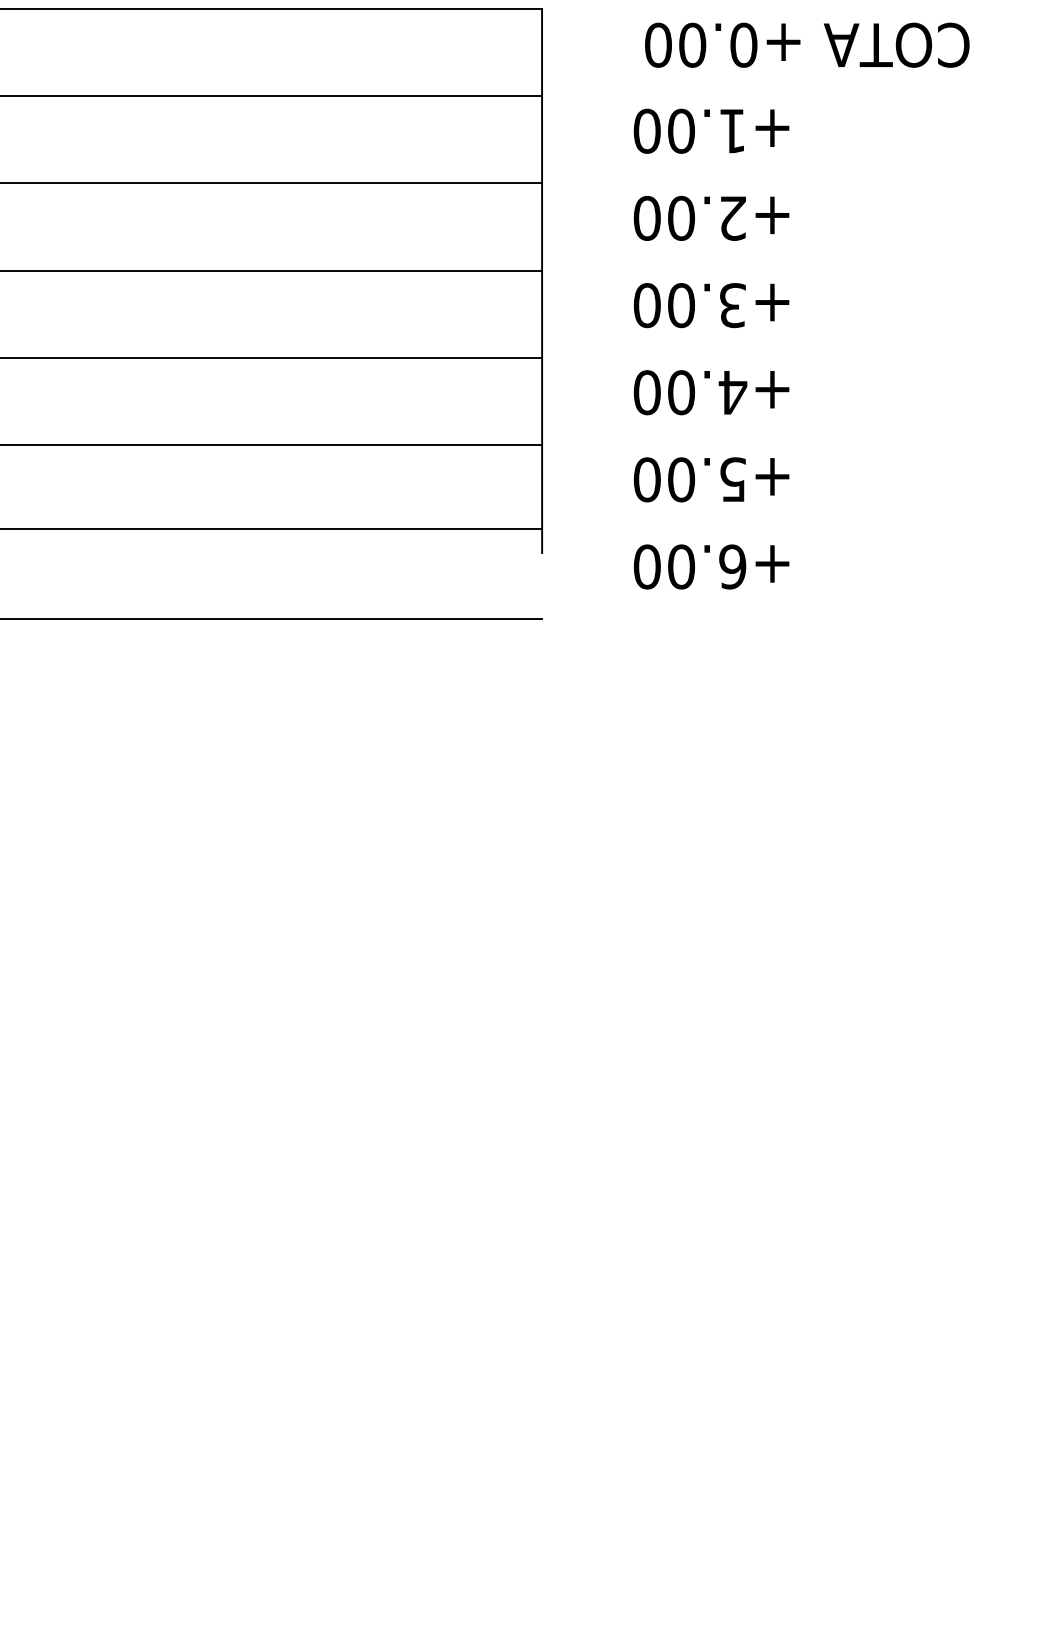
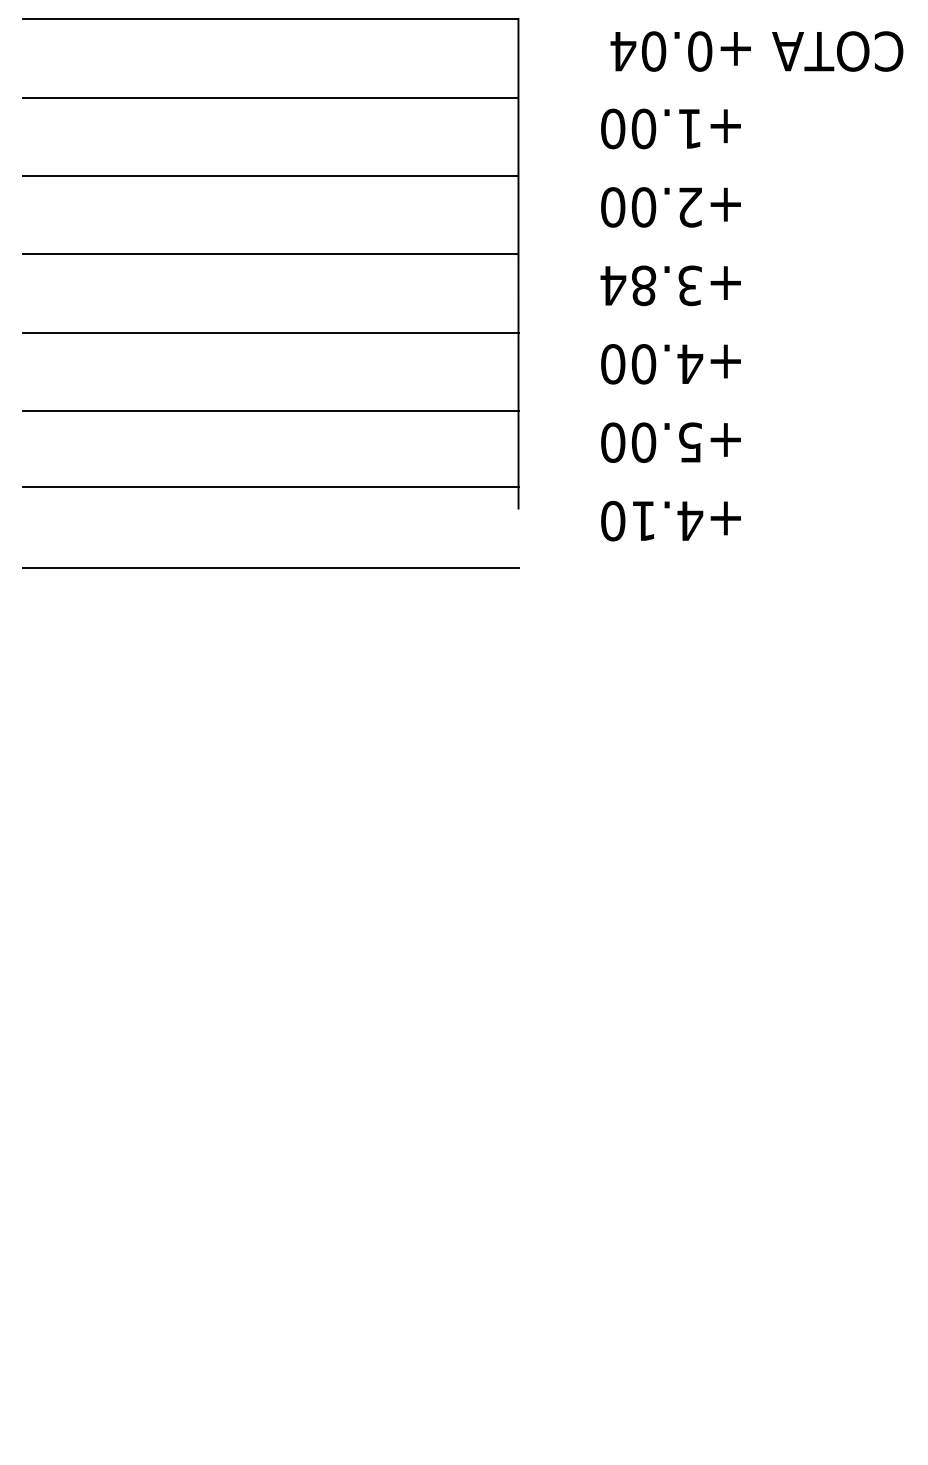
text: (658, 44) -> (623, 50), +0.00 -> +0.04
text: (663, 305) -> (627, 285), +3.00 -> +3.84
text: (707, 566) -> (667, 520), +6.00 -> +4.10

